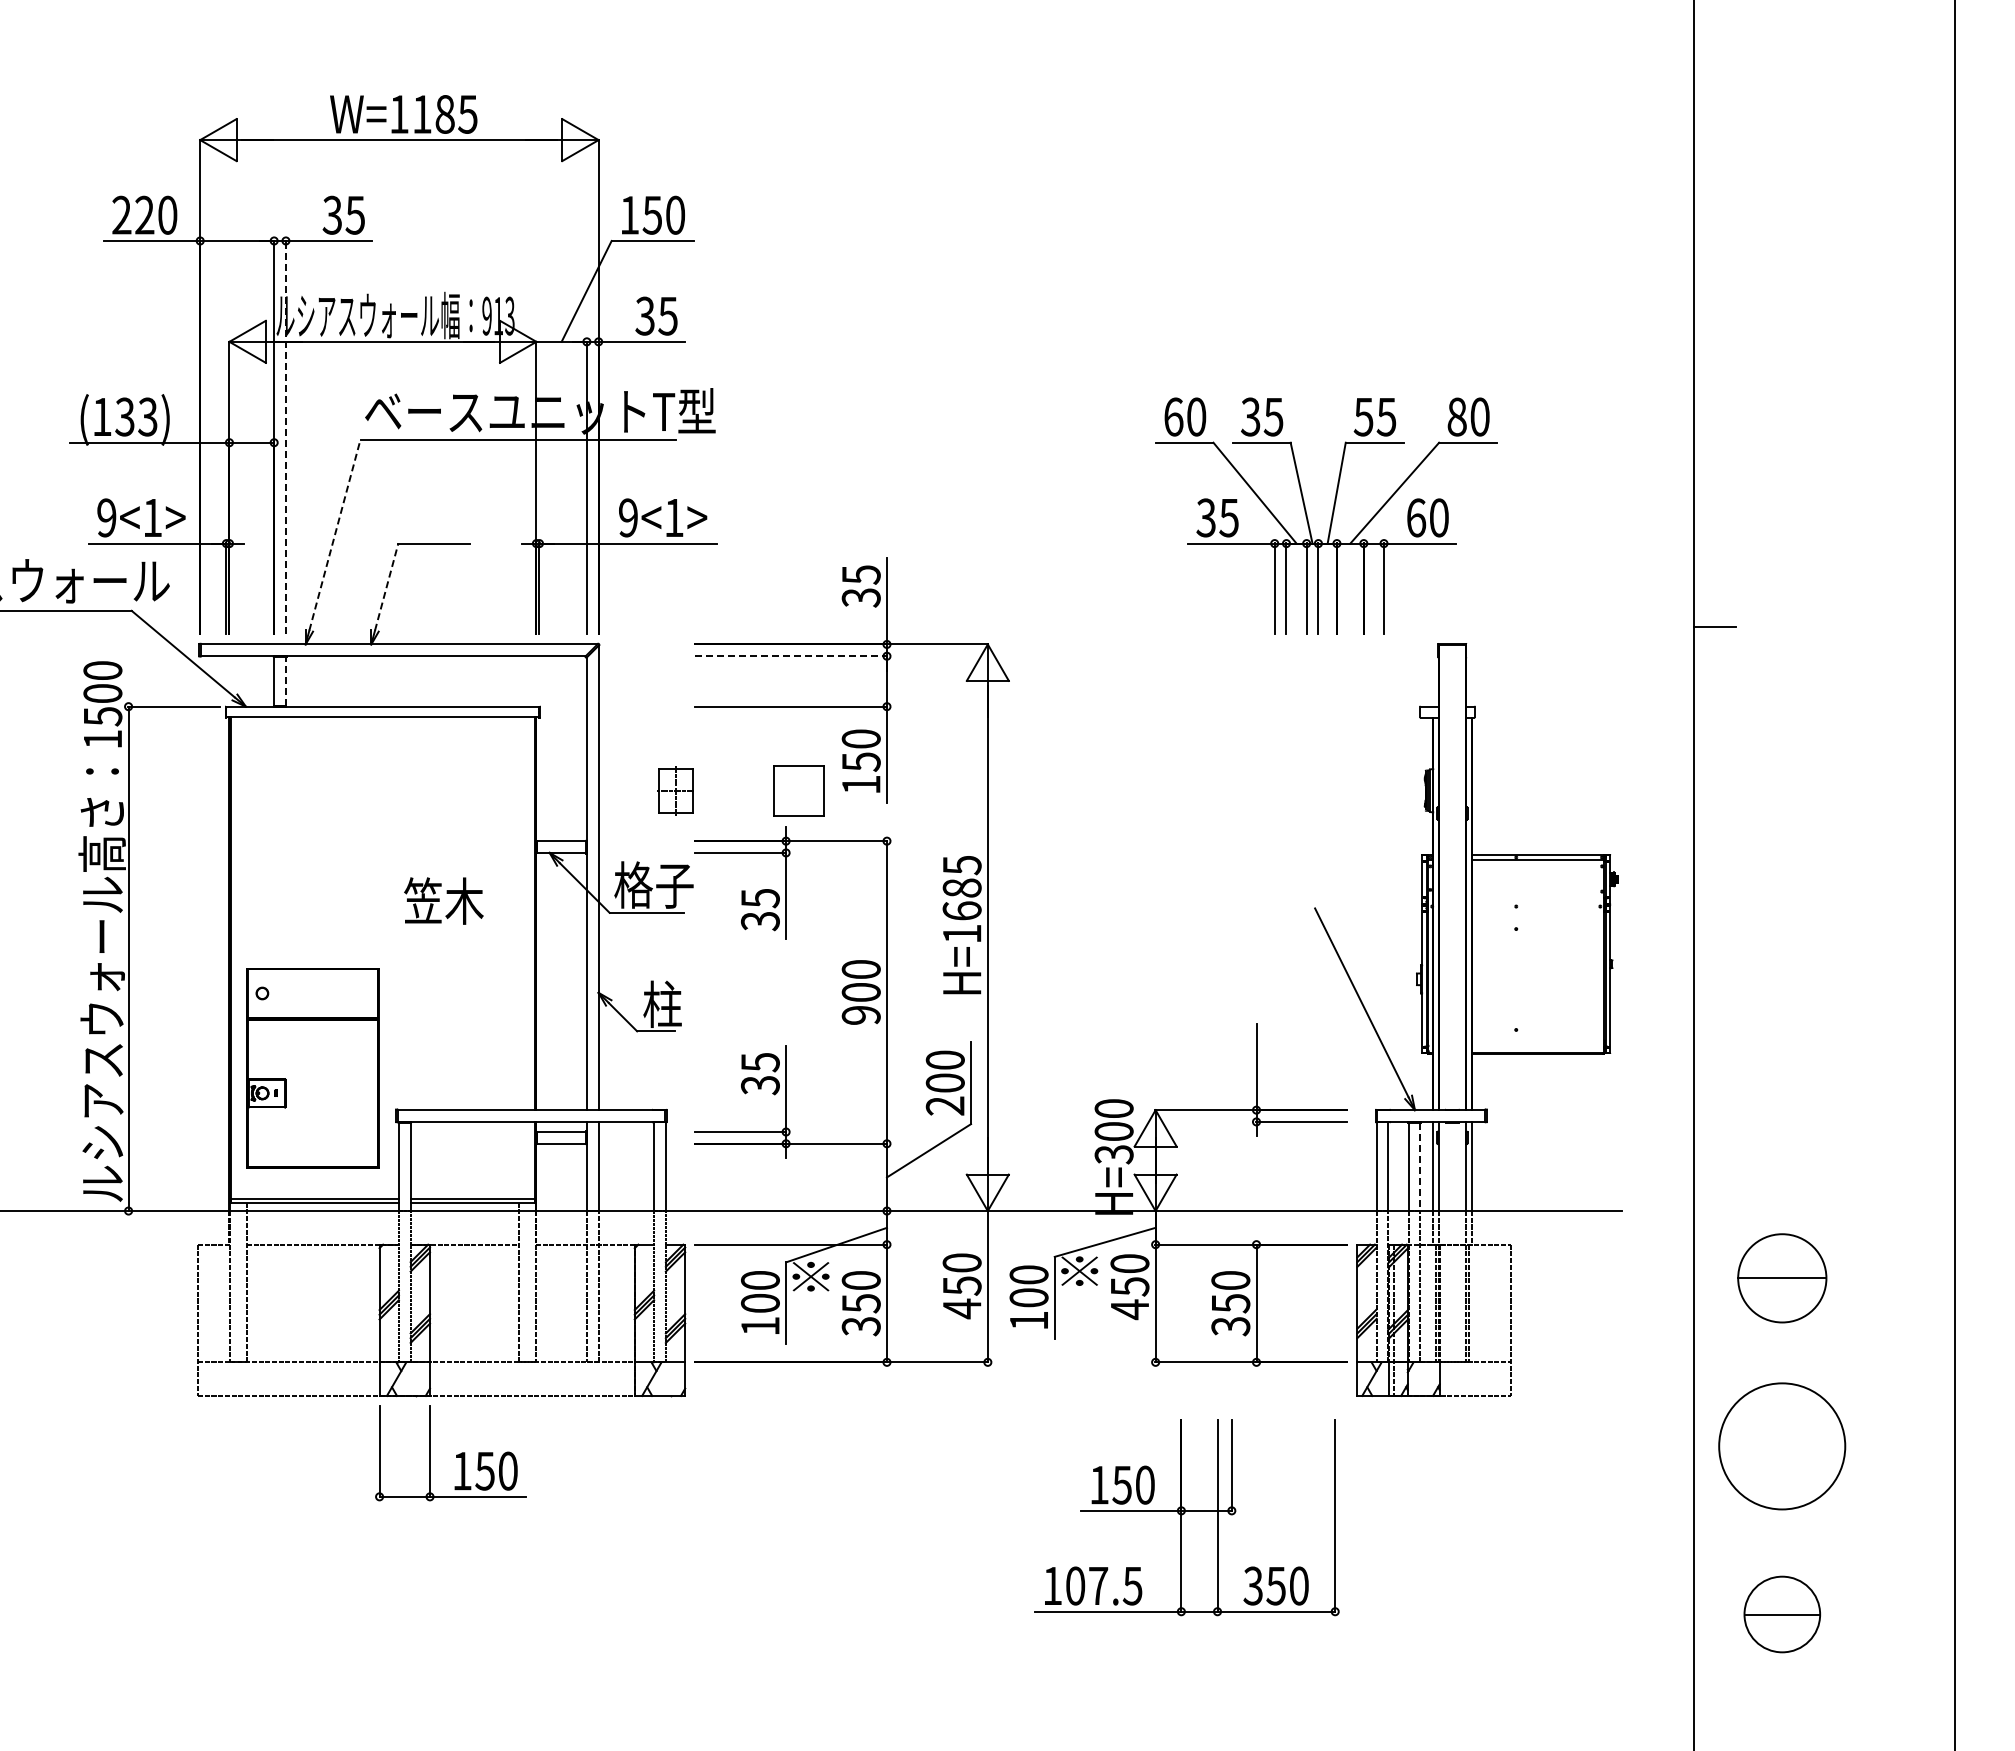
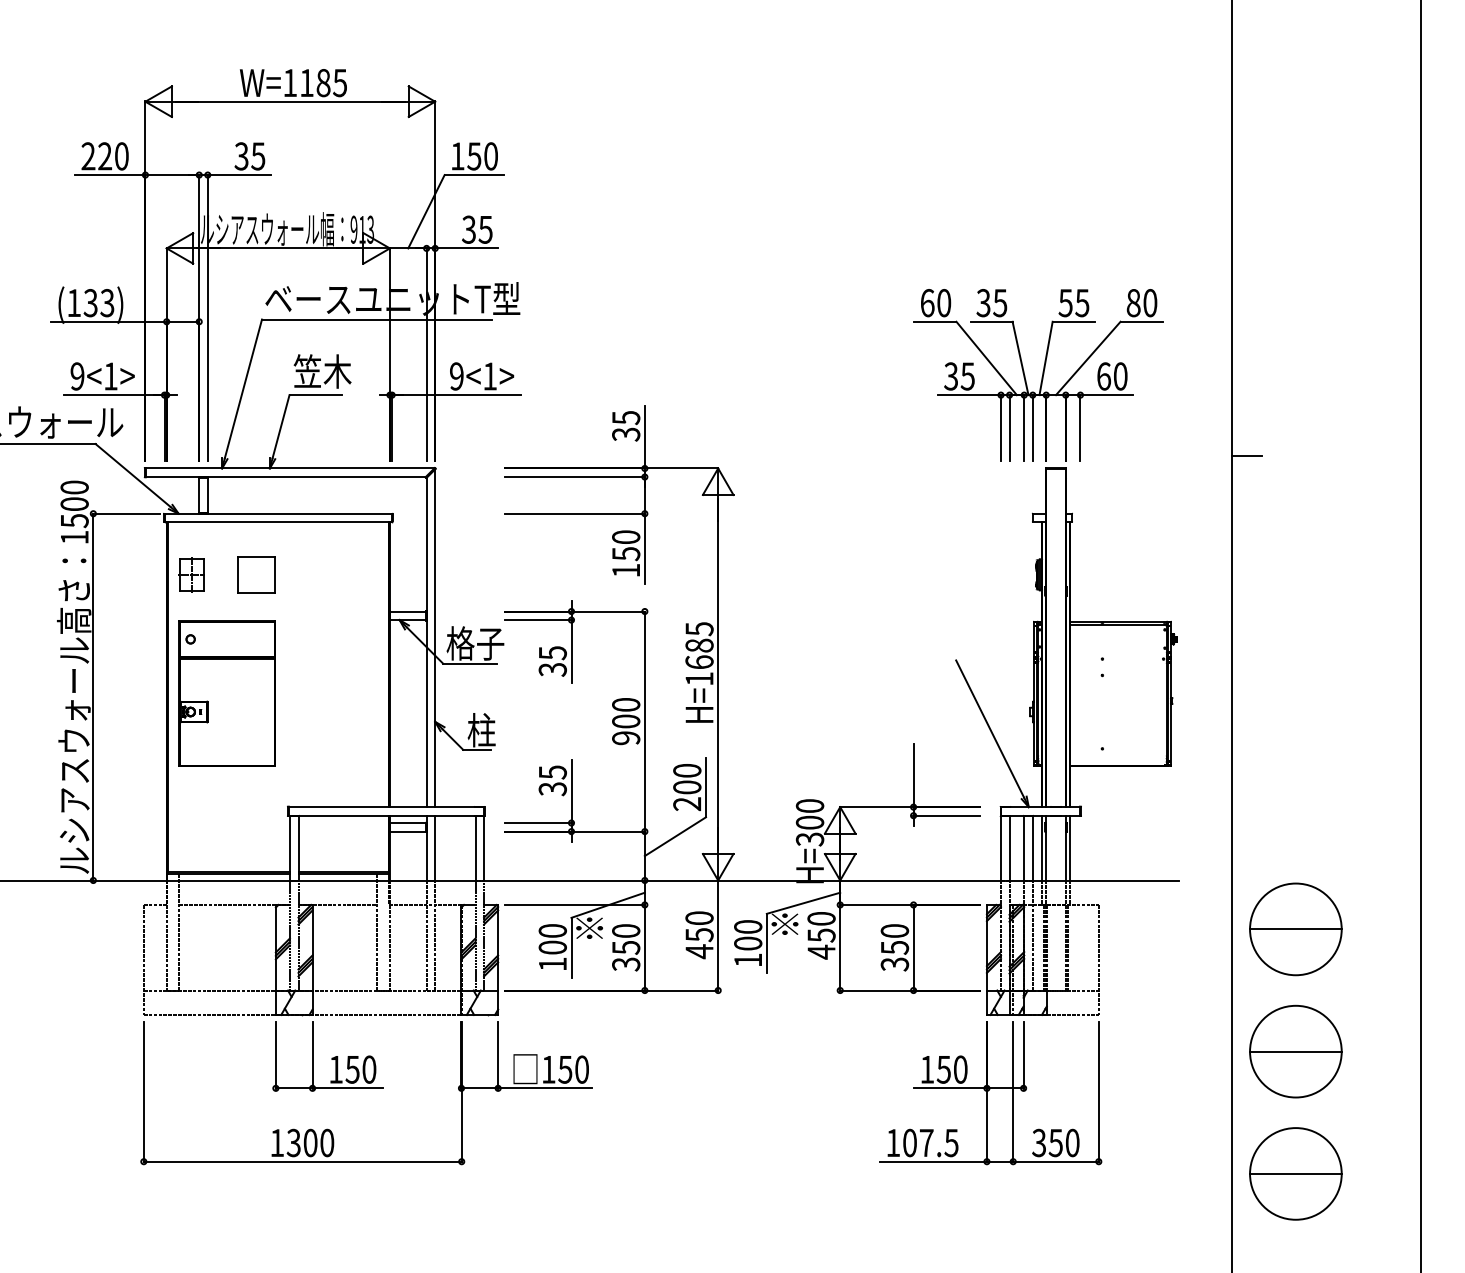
line: (285, 437) -> (207, 317), dashed -> solid
part: (1326, 515) -> (1038, 374), moved
line: (334, 535) -> (243, 389), dashed -> solid
line: (386, 586) -> (280, 426), dashed -> solid
line: (791, 656) -> (575, 477), dashed -> solid
line: (285, 681) -> (207, 495), dashed -> solid
part: (675, 790) -> (191, 574), moved
part: (798, 790) -> (256, 574), moved
text: (443, 900) -> (322, 371), moved
part: (312, 1068) -> (227, 693), moved
line: (1420, 1167) -> (1032, 848), dashed -> solid
part: (1782, 1278) -> (1296, 929), size x1.43
line: (1782, 1446) -> (1296, 1051), added
part: (1186, 1517) -> (990, 1093), moved
part: (454, 1553) -> (330, 1129), added
part: (1782, 1614) -> (1296, 1173), size x1.67

